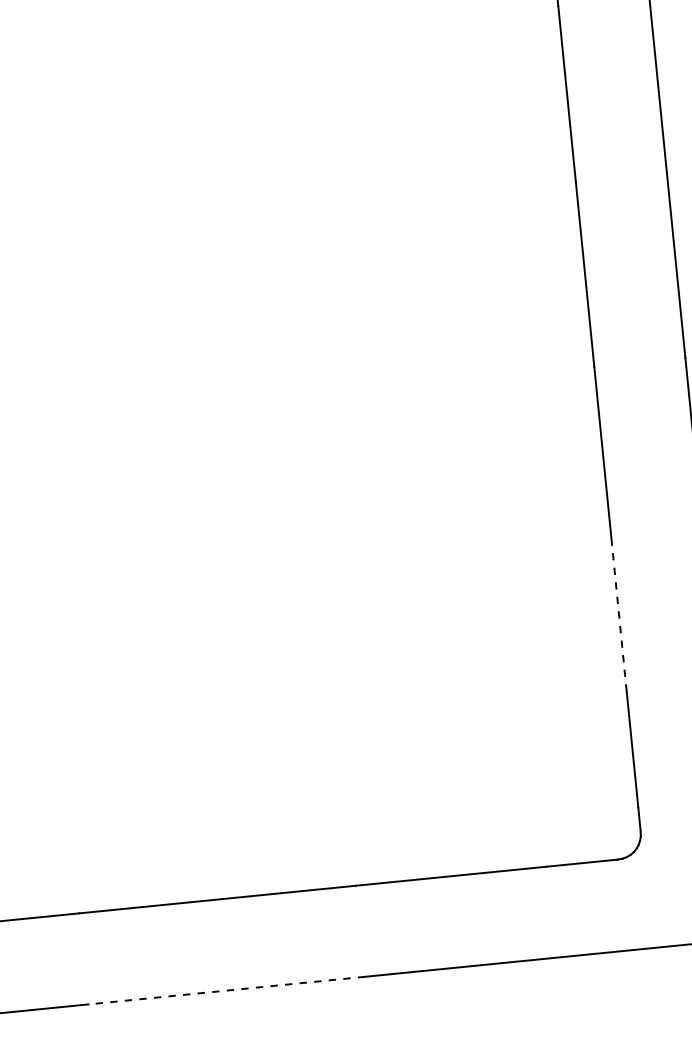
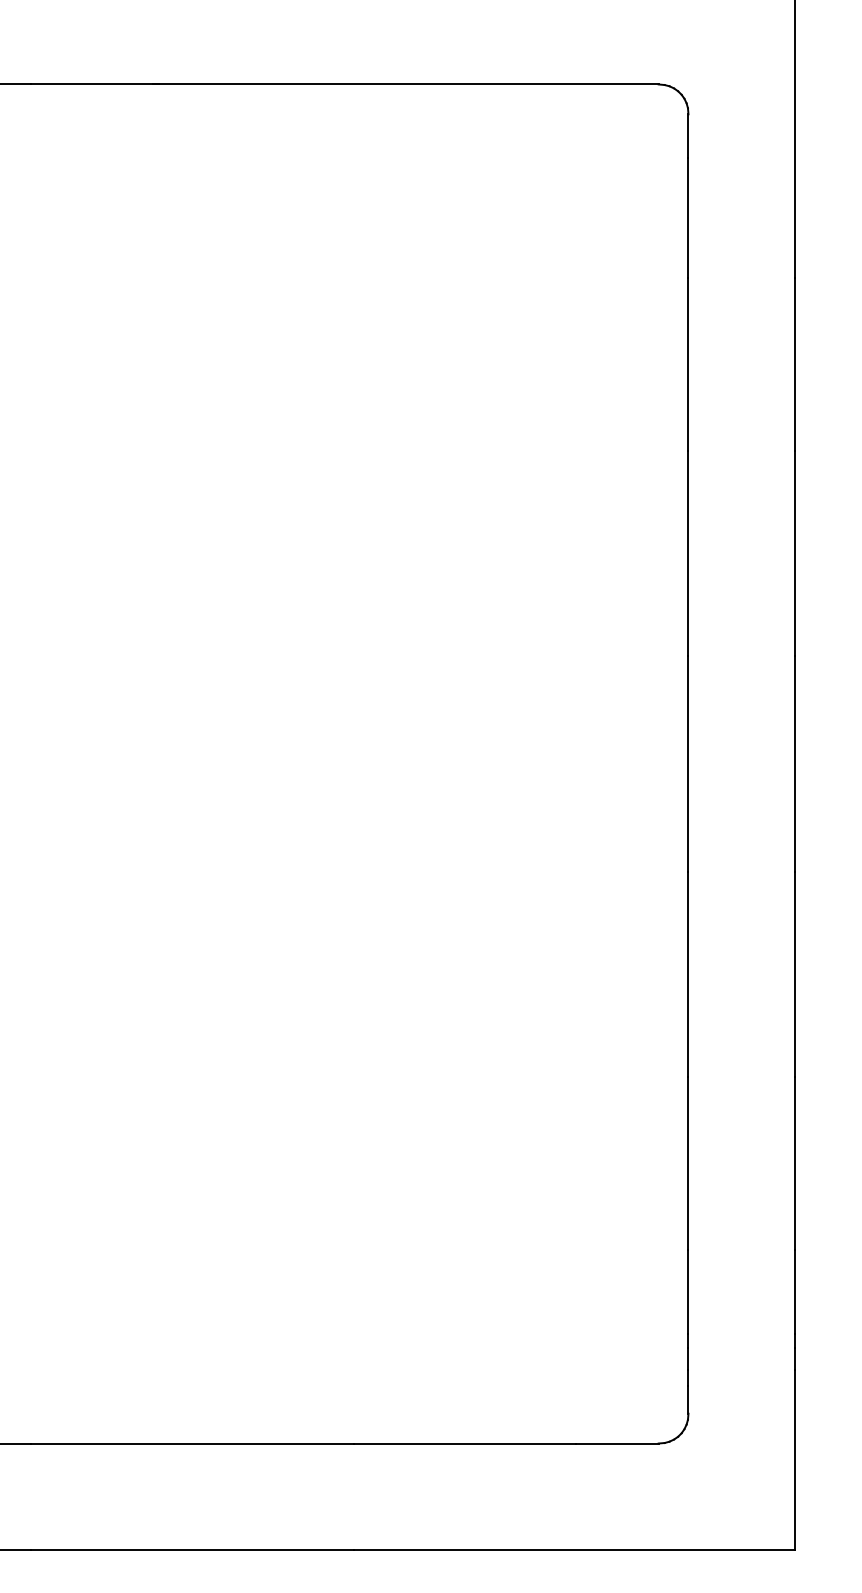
line: (619, 617) -> (688, 1163), dashed -> solid
line: (226, 990) -> (191, 1549), dashed -> solid

